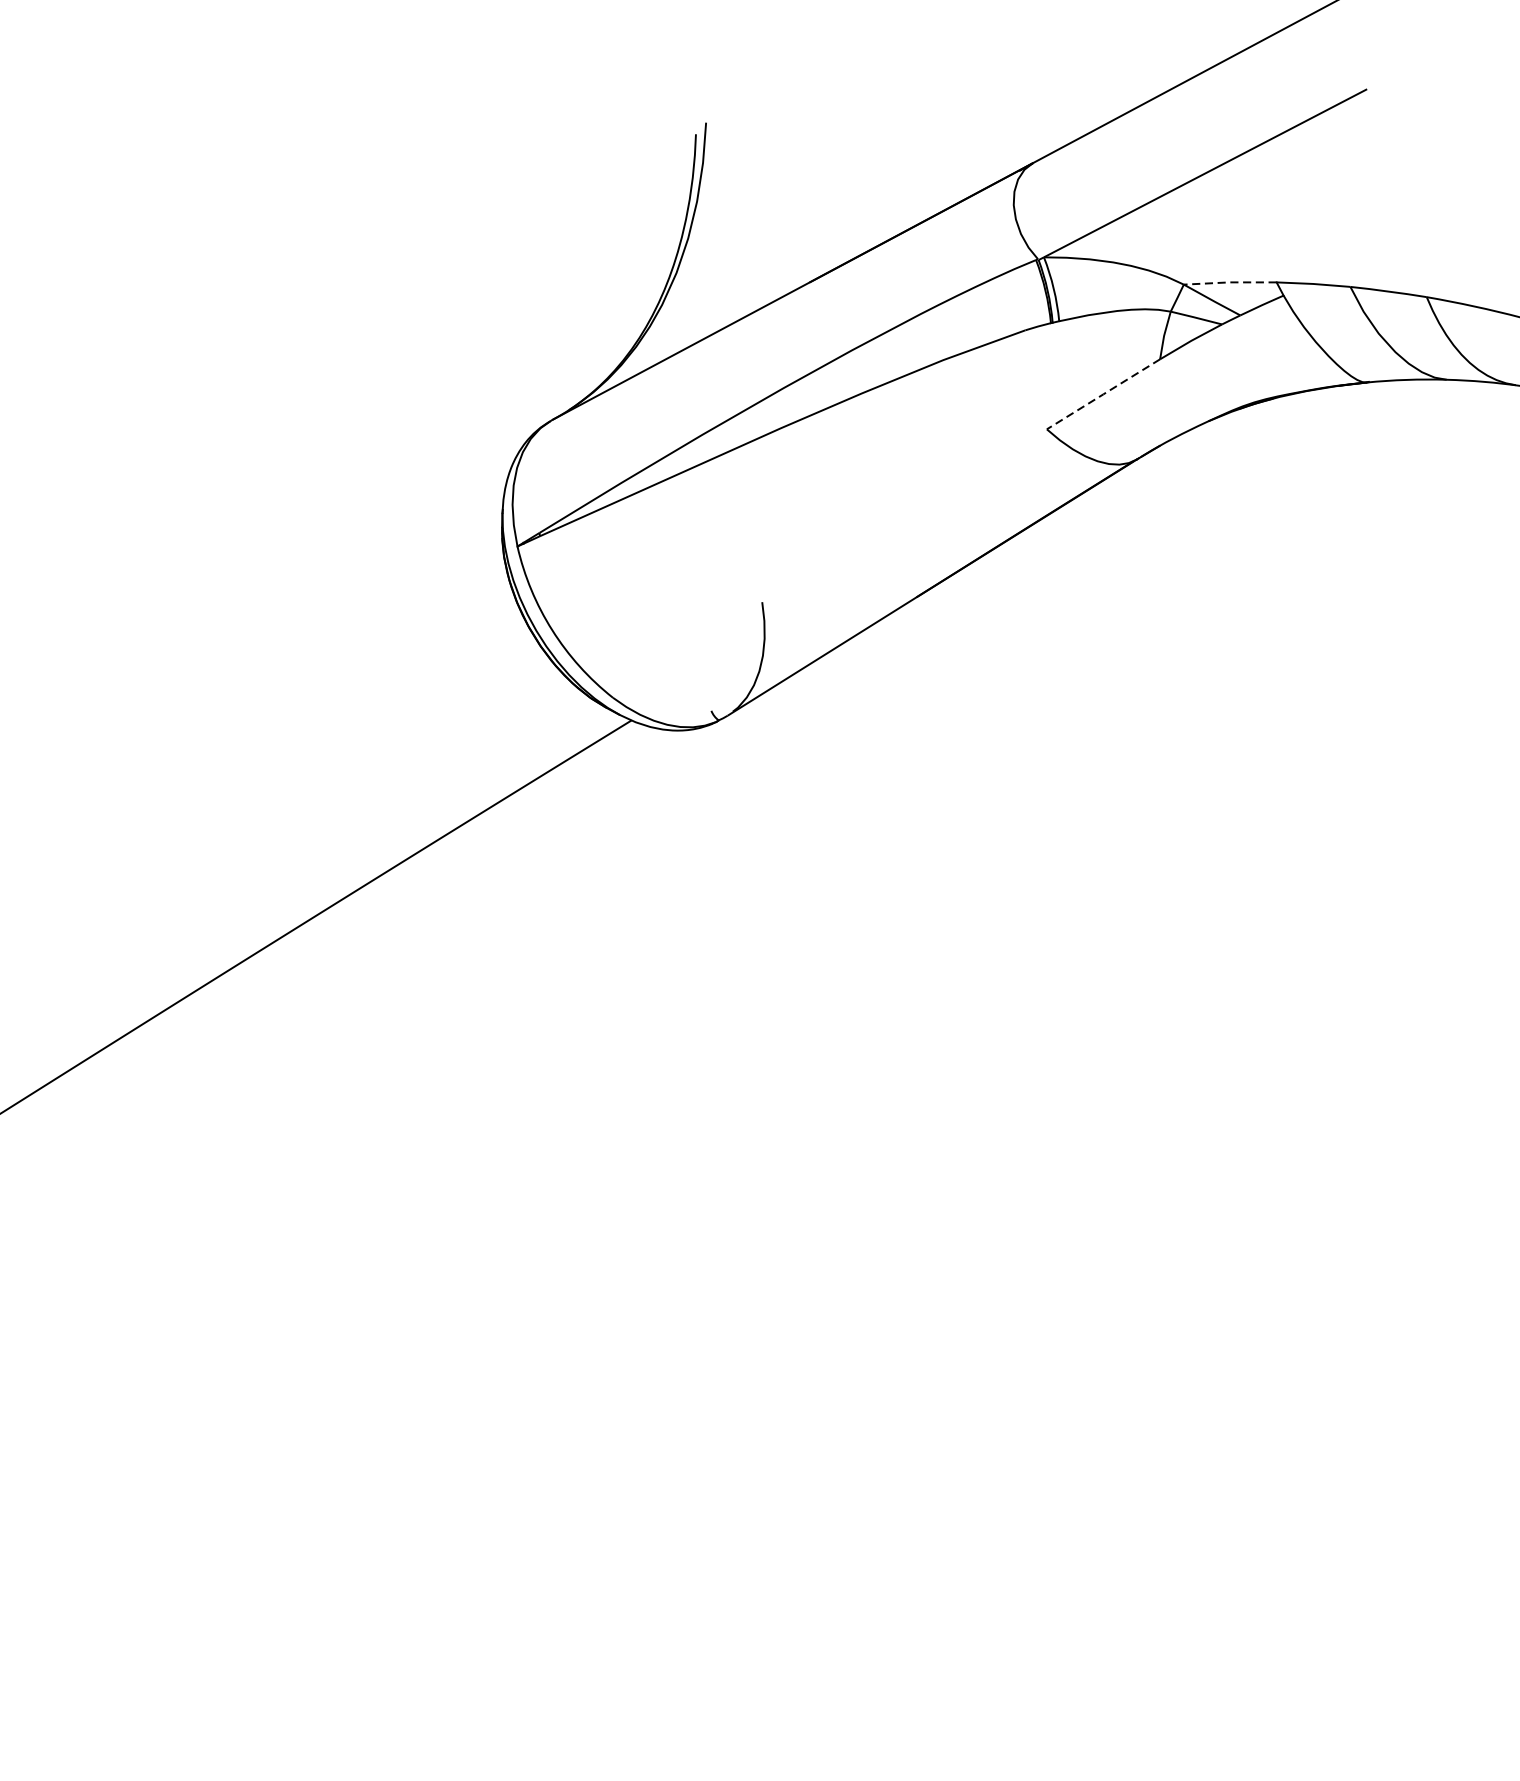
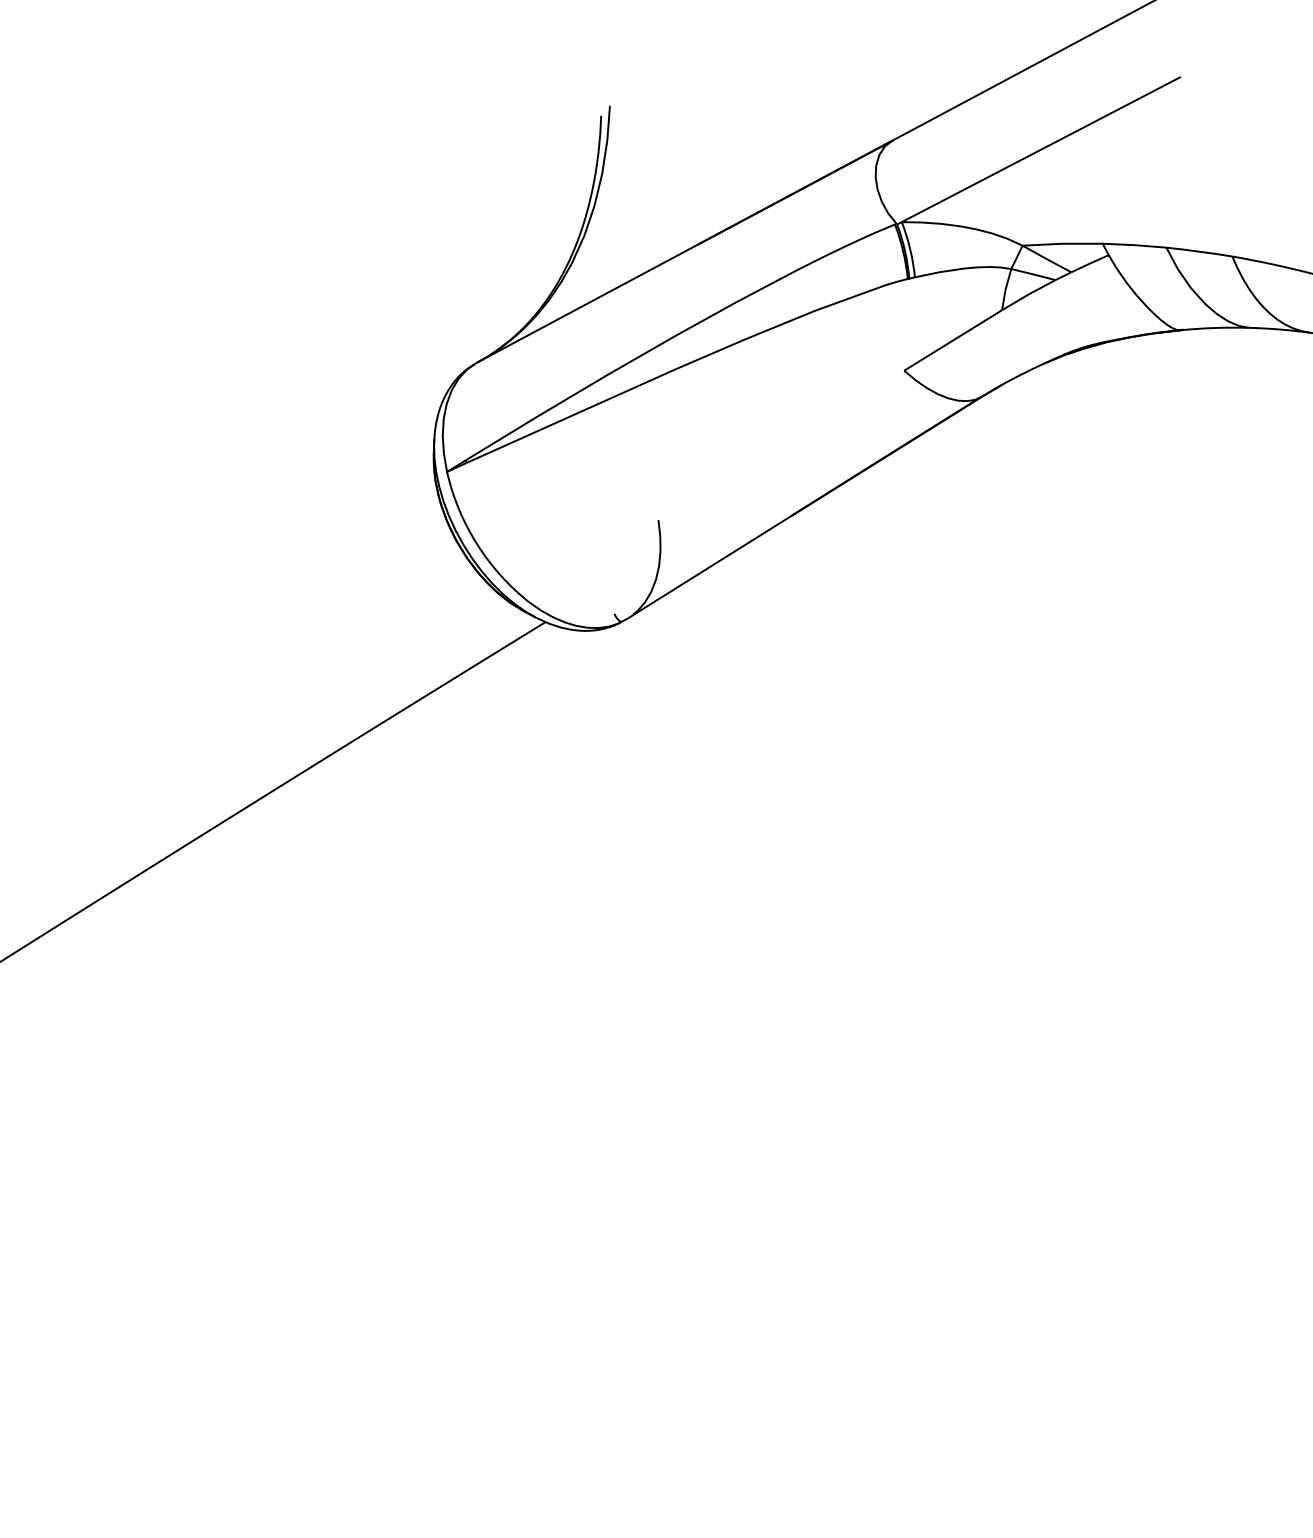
line: (1230, 282) -> (1062, 243), dashed -> solid
line: (1103, 394) -> (953, 340), dashed -> solid

